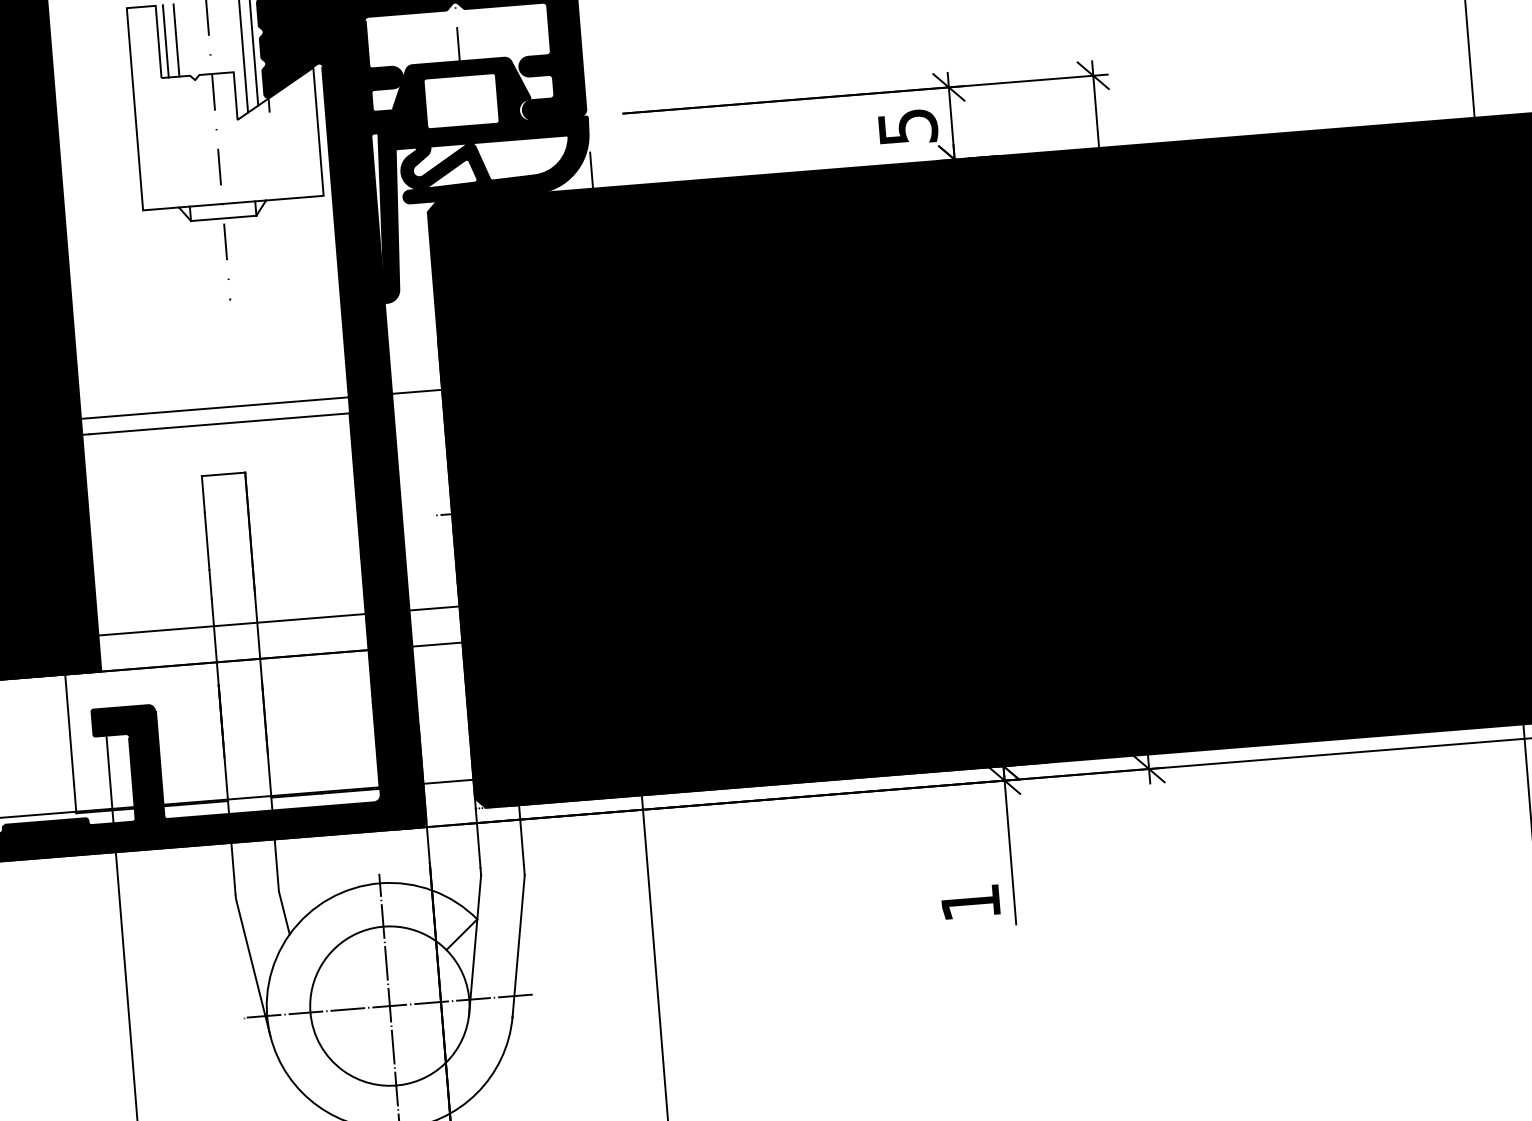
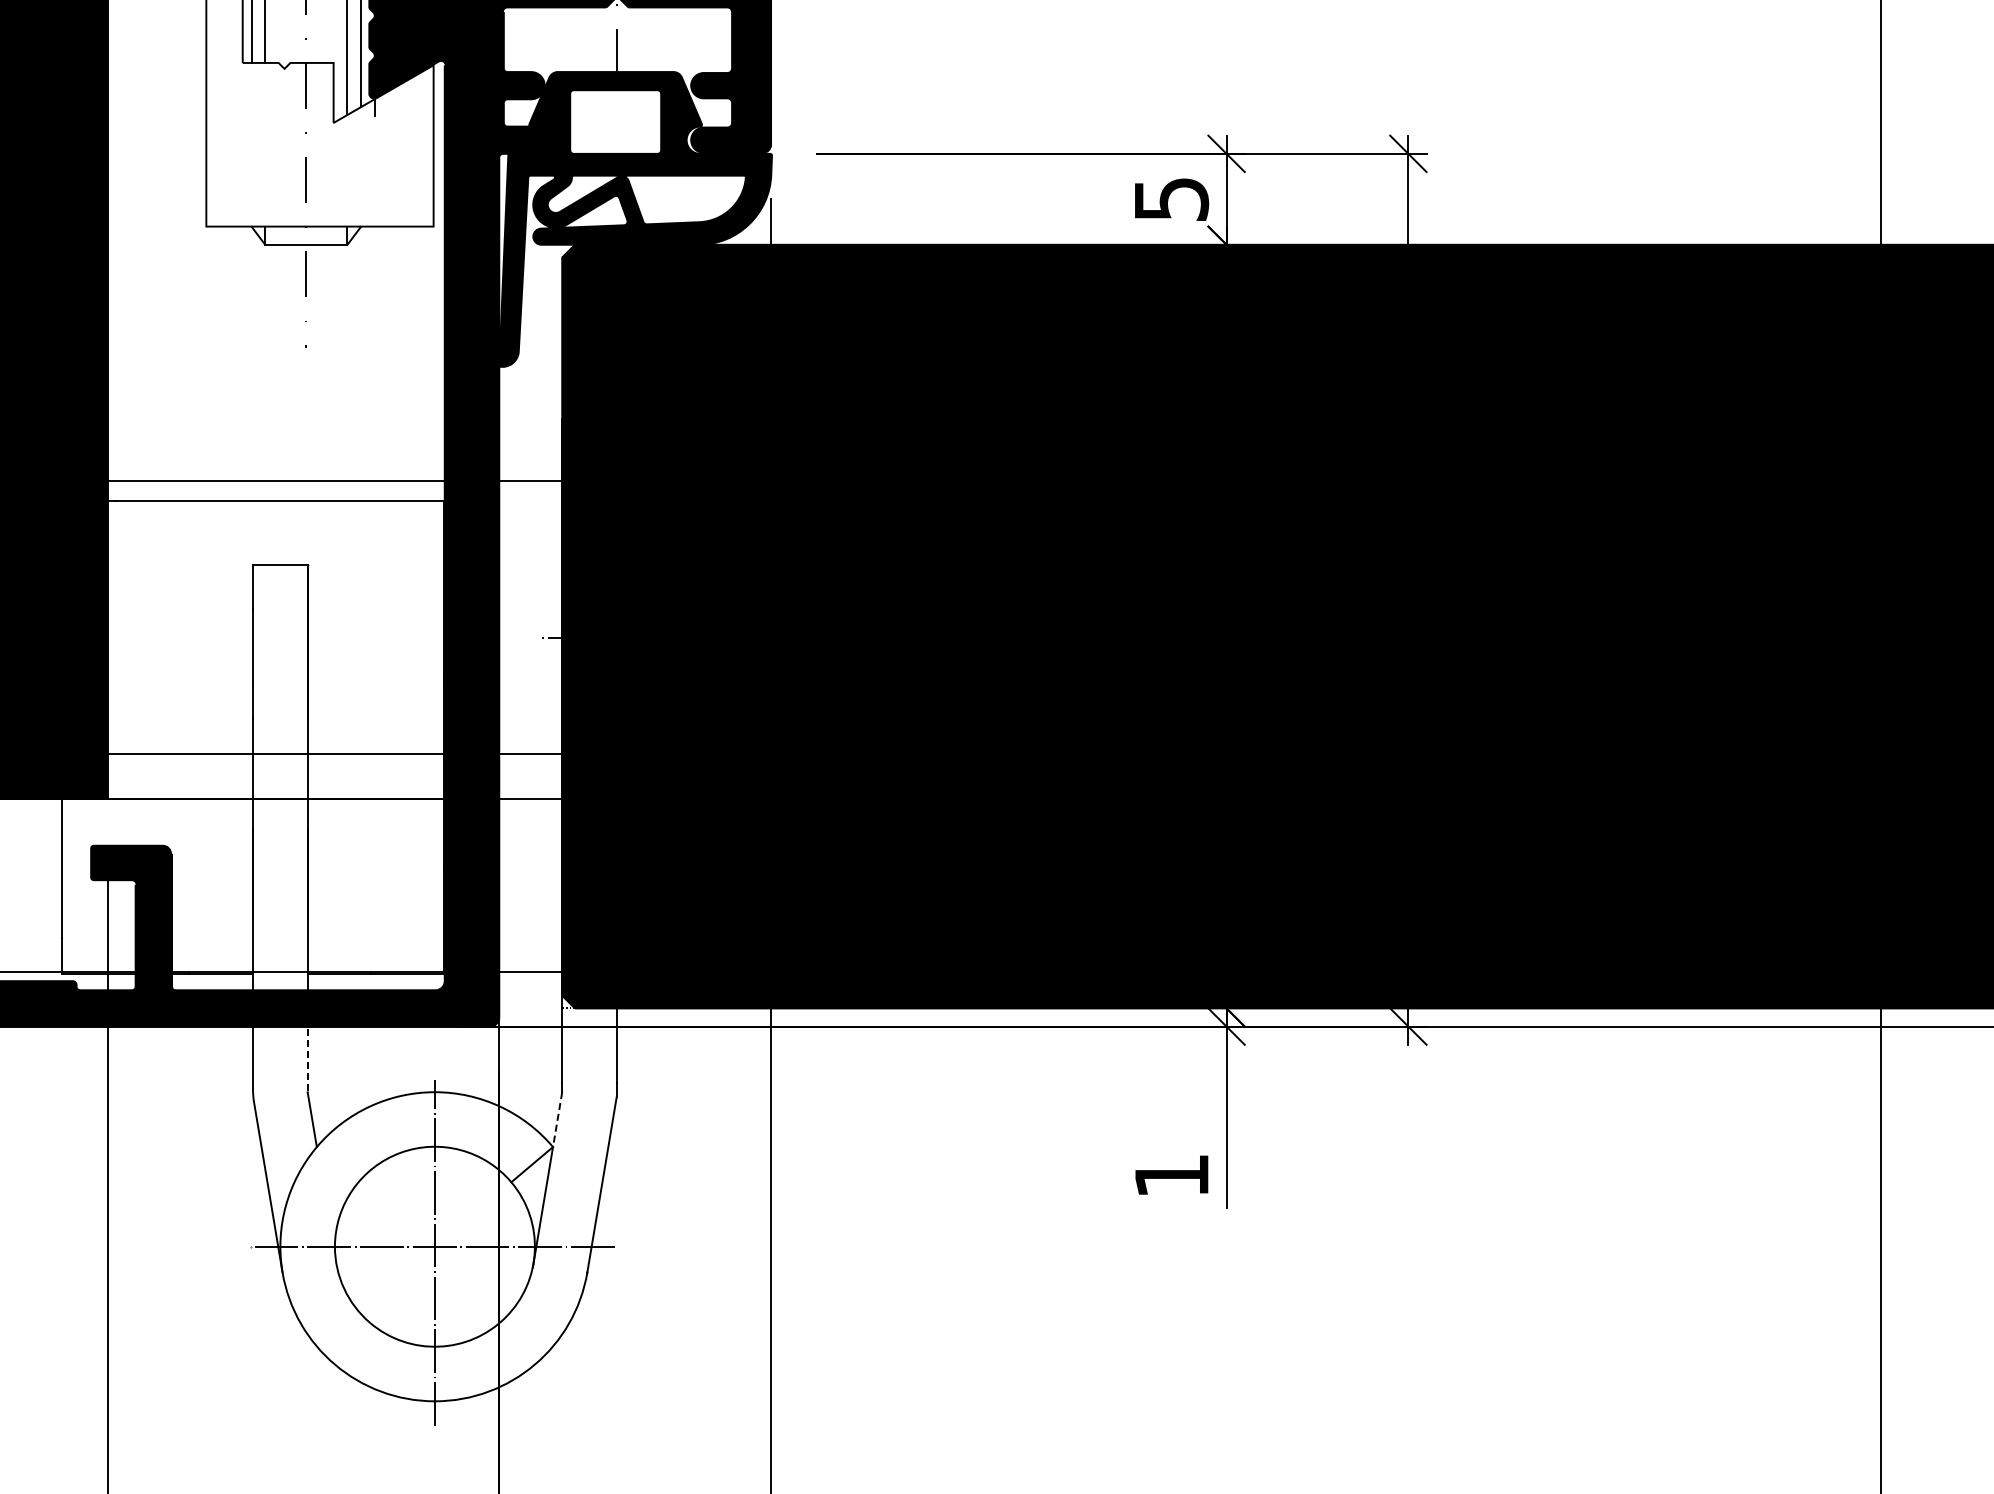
line: (276, 864) -> (307, 1058), solid -> dashed
line: (479, 897) -> (557, 1119), solid -> dashed

